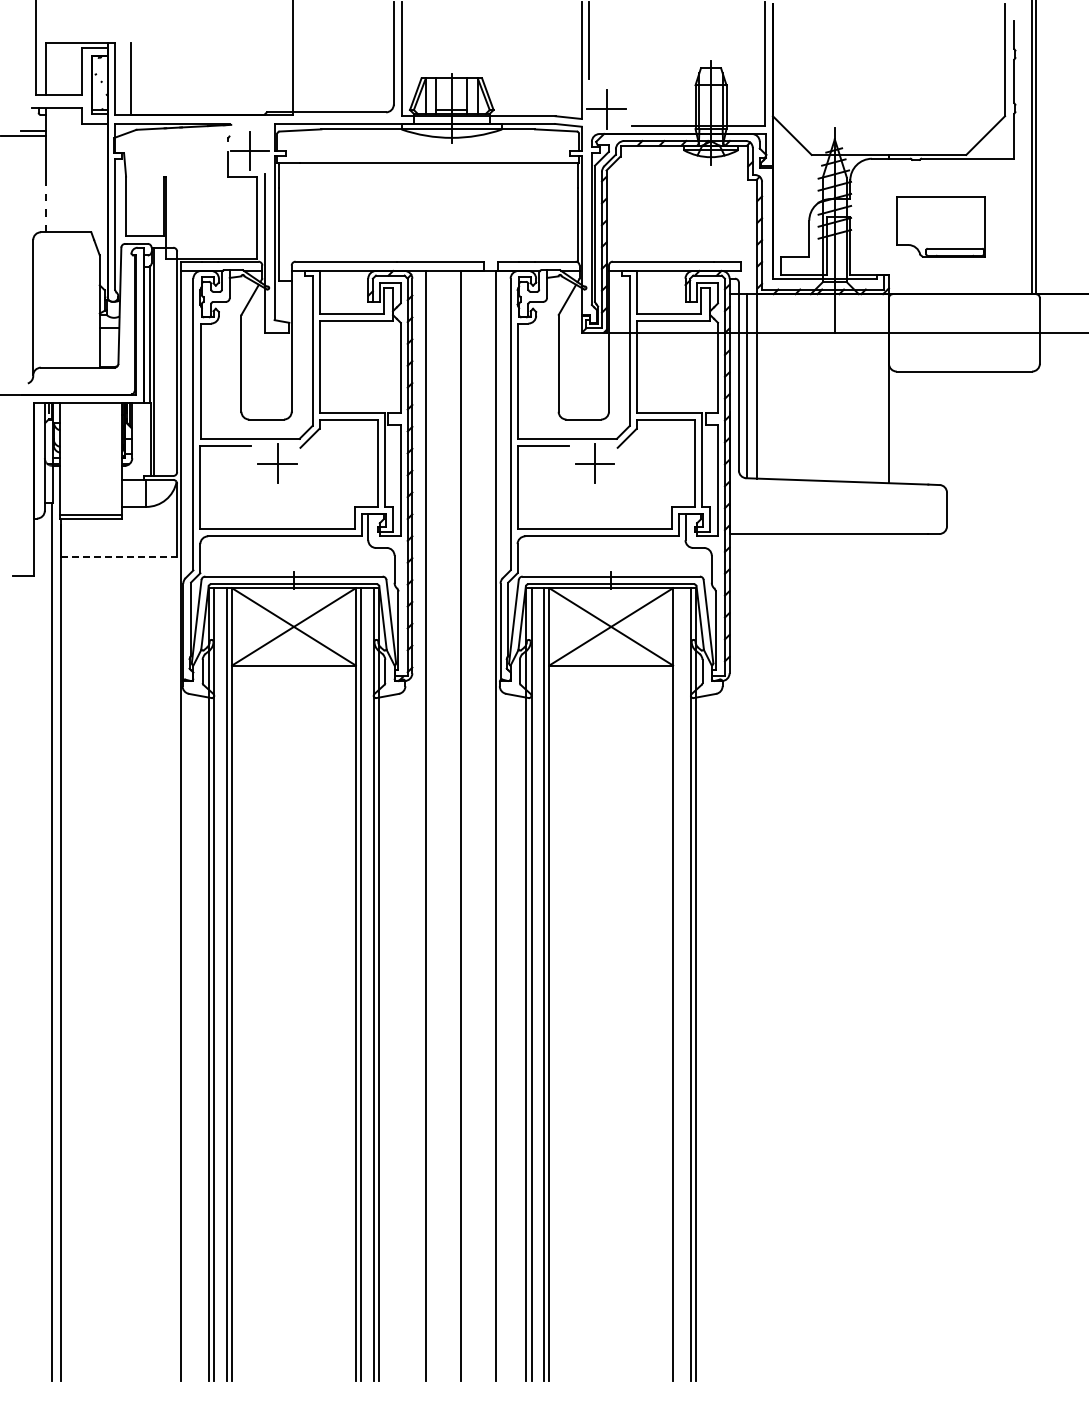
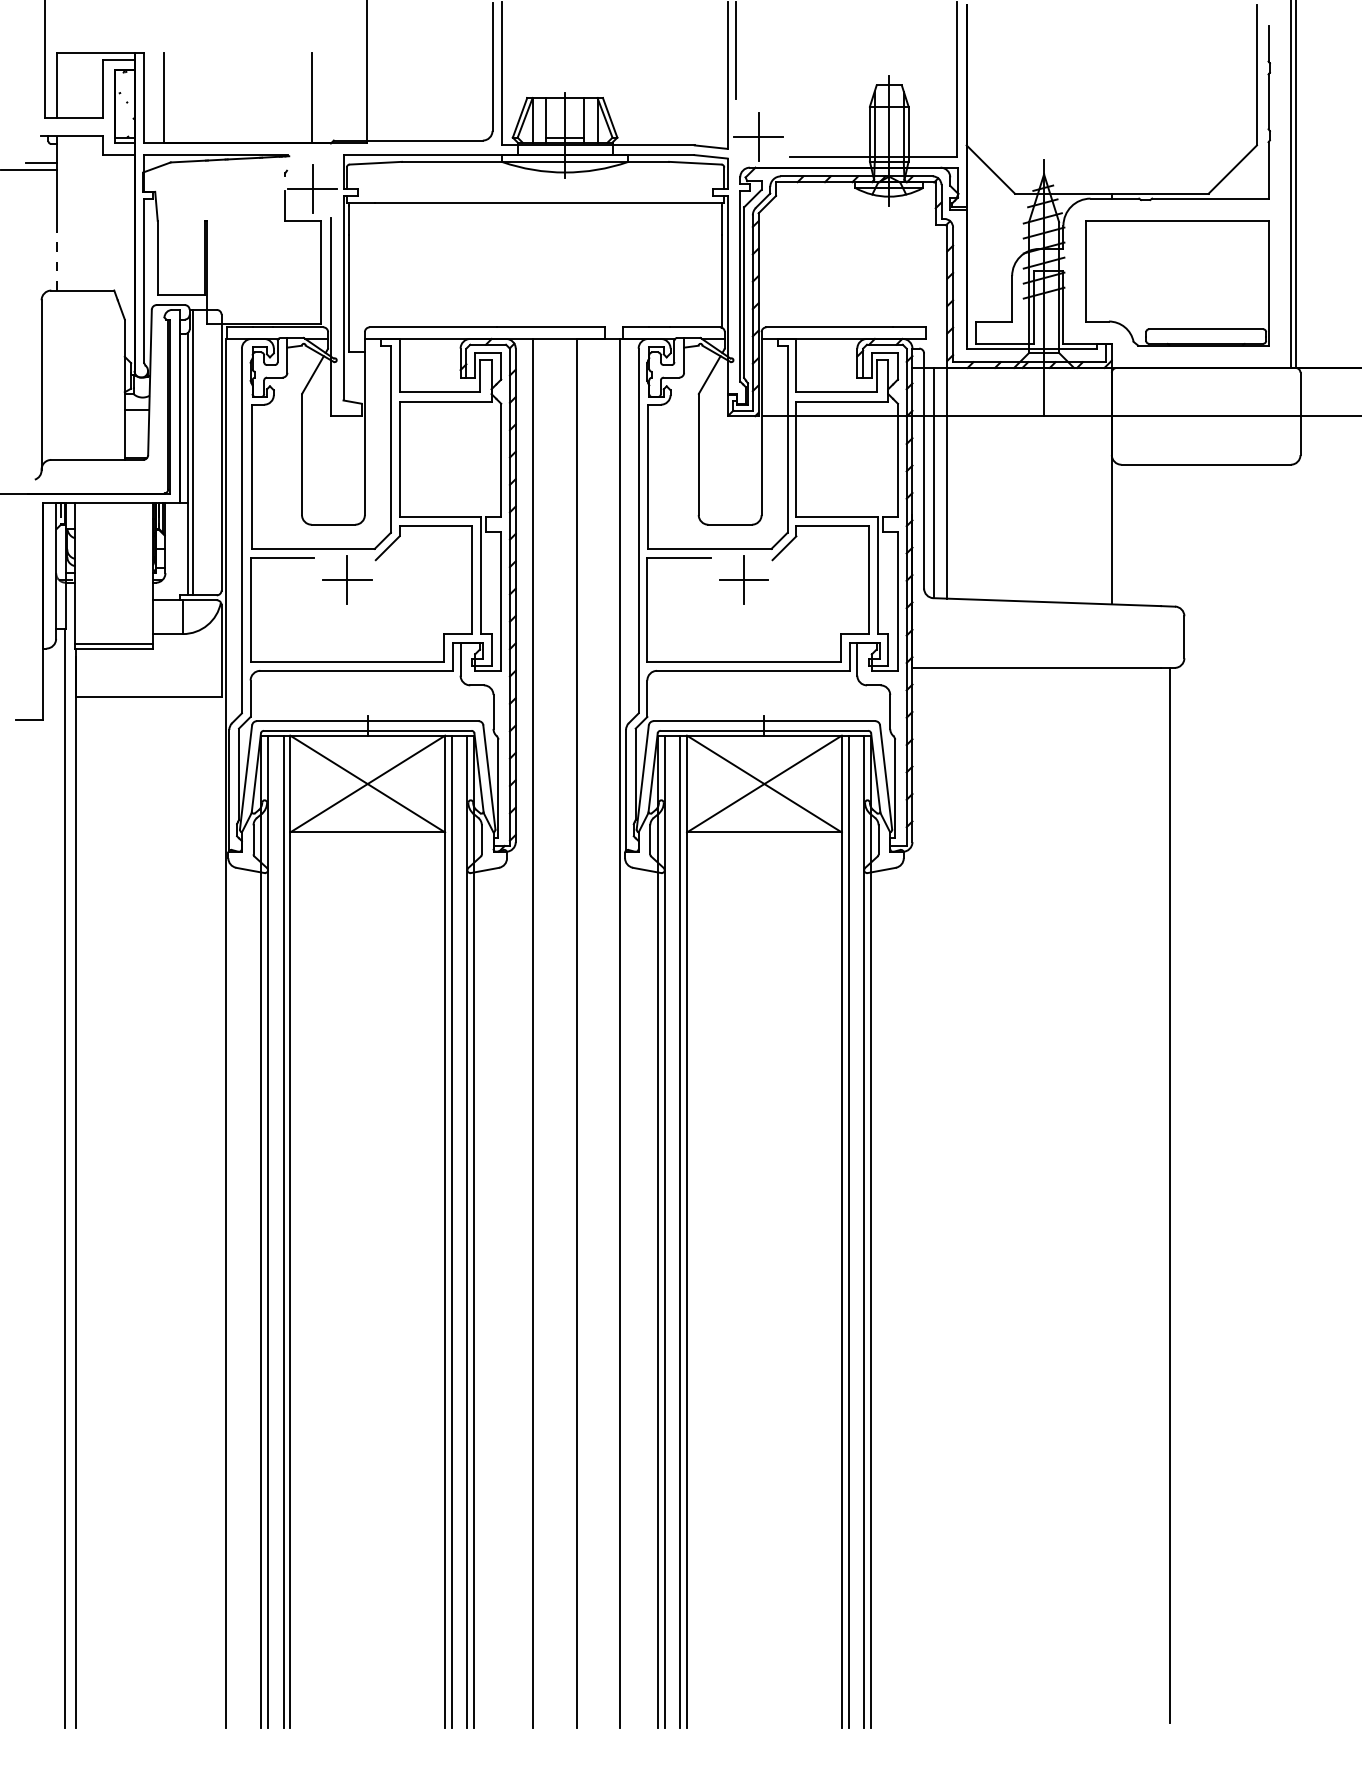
line: (249, 78) -> (312, 98), added
part: (940, 226) -> (1176, 283), size x1.67
line: (119, 557) -> (149, 697), dashed -> solid
line: (935, 955) -> (1169, 1195), added
line: (678, 984) -> (848, 1231), added

